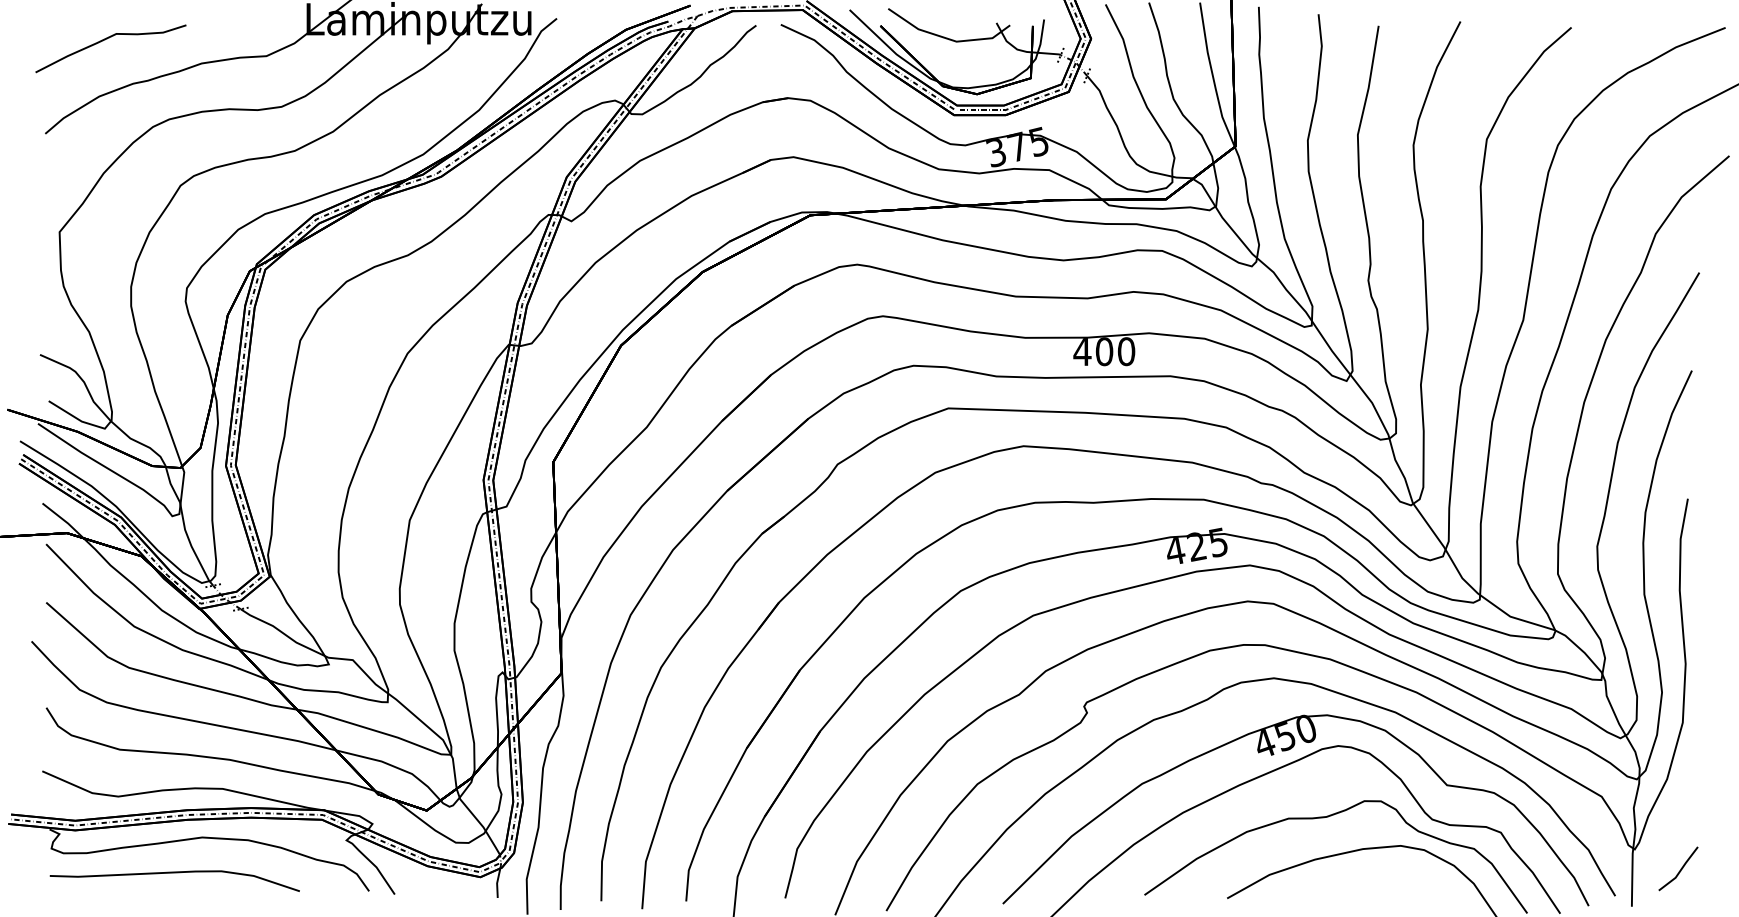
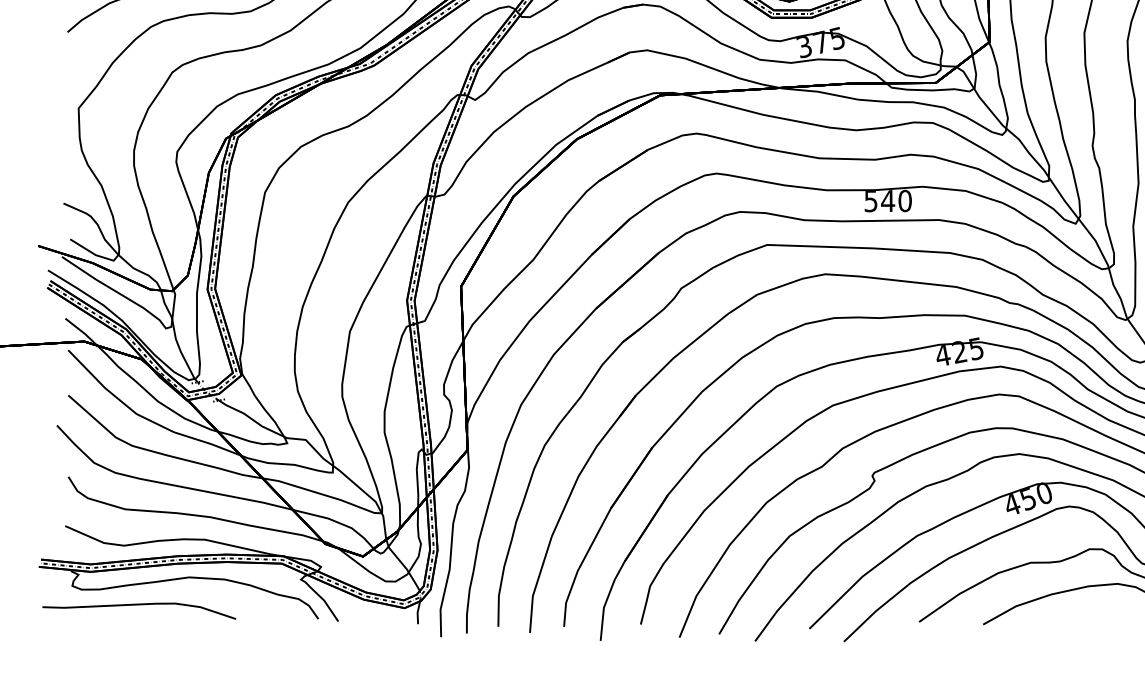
text: (1093, 351) -> (879, 200), 400 -> 540
curve: (174, 873) -> (139, 605), moved

